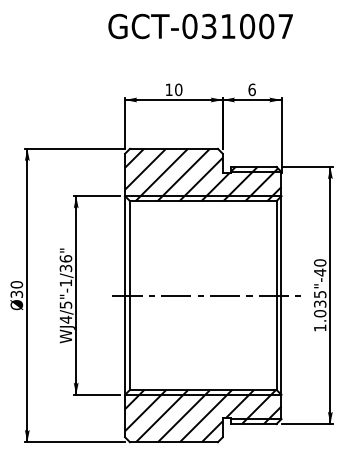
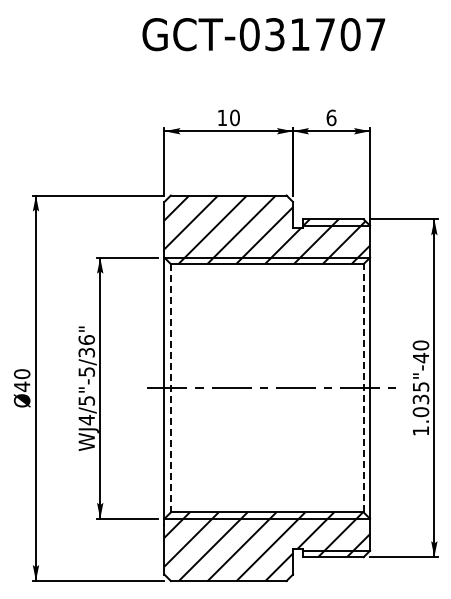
text: (247, 26) -> (325, 34), GCT-031007 -> GCT-031707
text: (65, 282) -> (86, 371), WJ4/5"-1/36" -> WJ4/5"-5/36"
text: (16, 294) -> (21, 386), Ø30 -> Ø40
line: (276, 294) -> (363, 387), solid -> dashed
line: (129, 295) -> (170, 388), solid -> dashed

